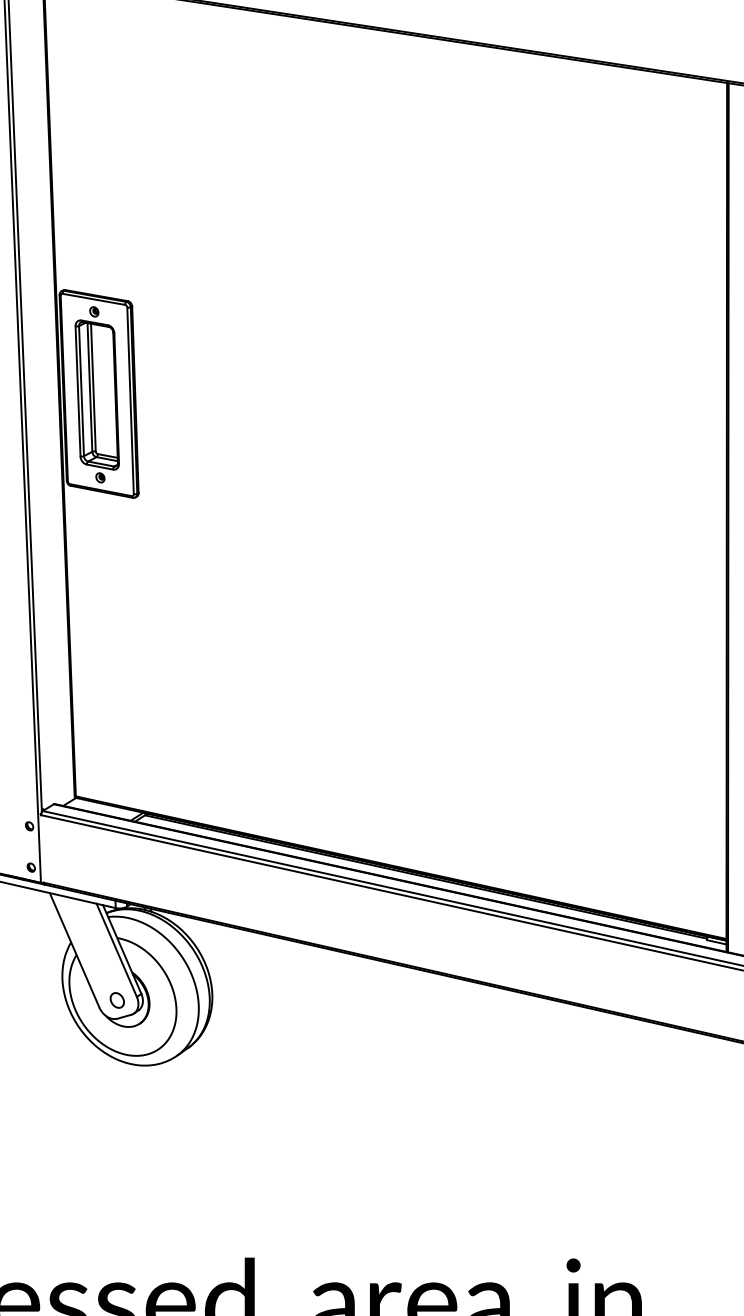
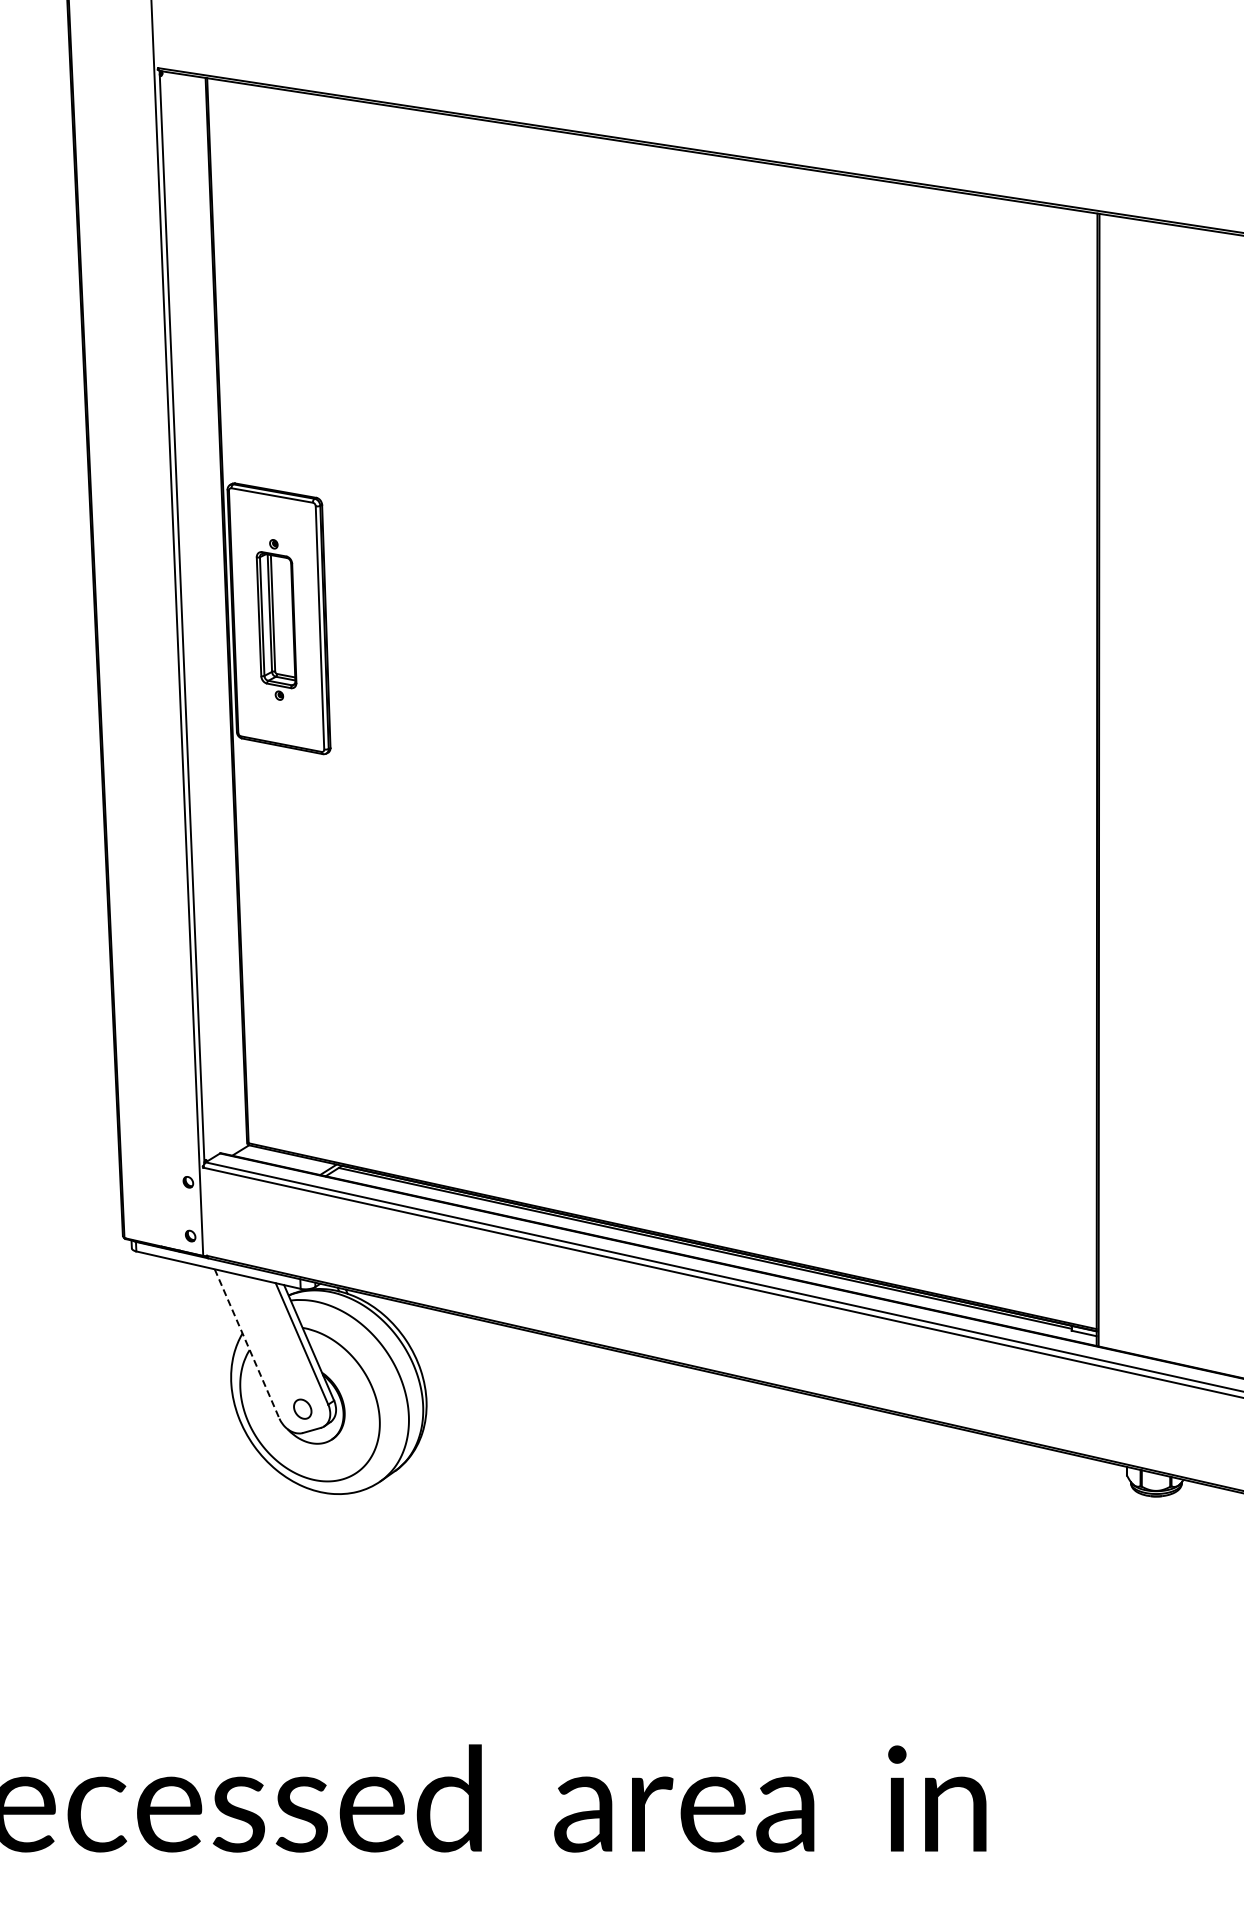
part: (97, 394) -> (276, 619), size x0.7
line: (74, 950) -> (247, 1344), solid -> dashed

